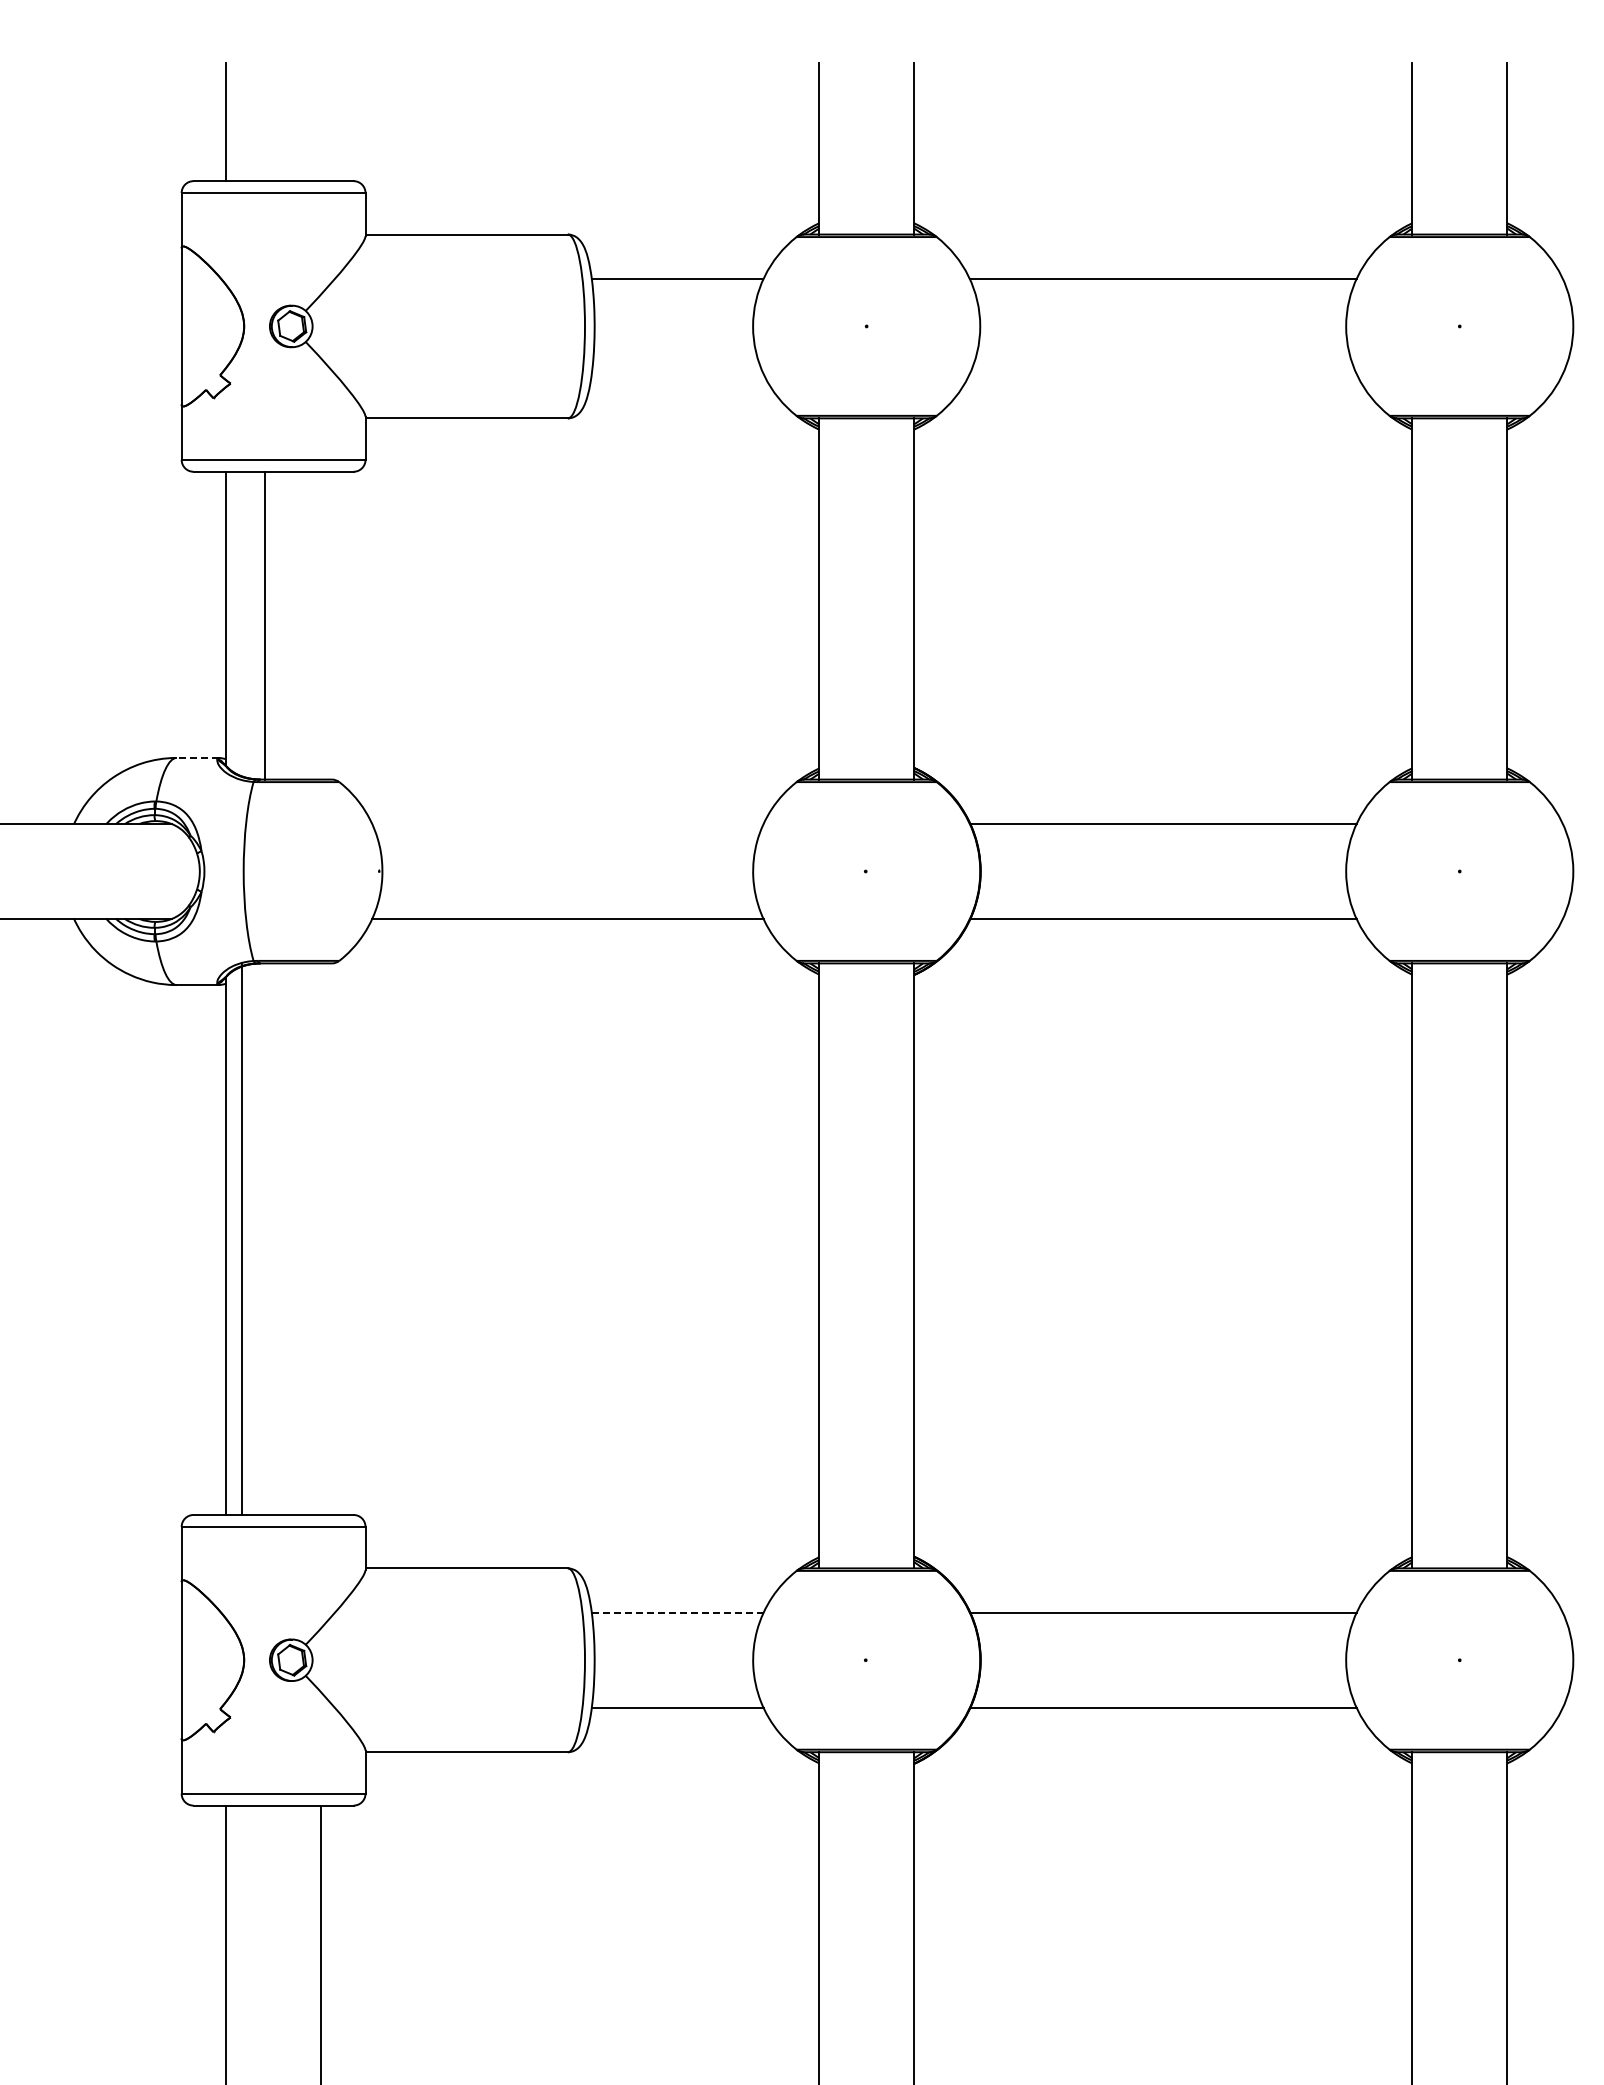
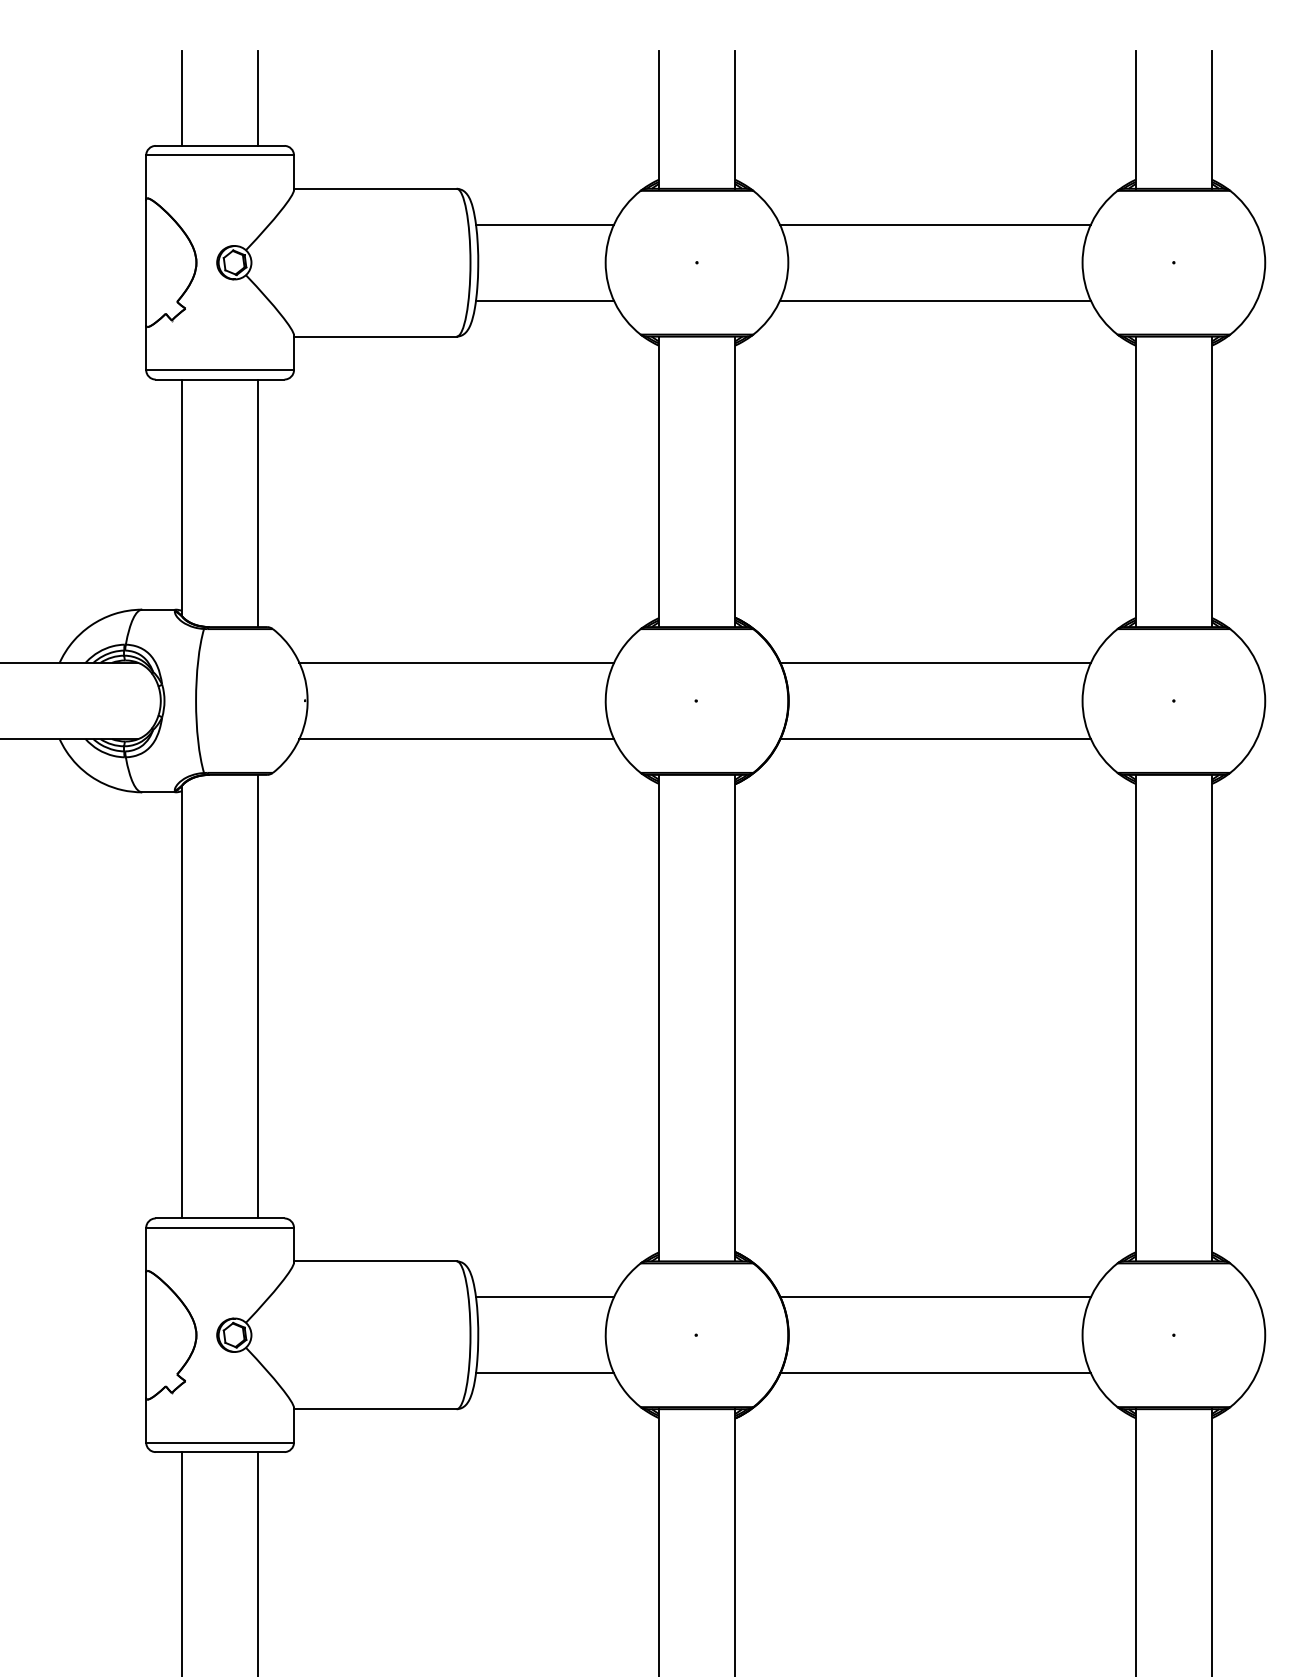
line: (321, 121) -> (258, 97), added
line: (677, 373) -> (544, 300), added
line: (1162, 373) -> (934, 300), added
line: (265, 625) -> (258, 503), moved
line: (197, 757) -> (158, 609), dashed -> solid
line: (567, 824) -> (456, 663), added
line: (242, 1238) -> (258, 996), moved
line: (677, 1612) -> (544, 1296), dashed -> solid

